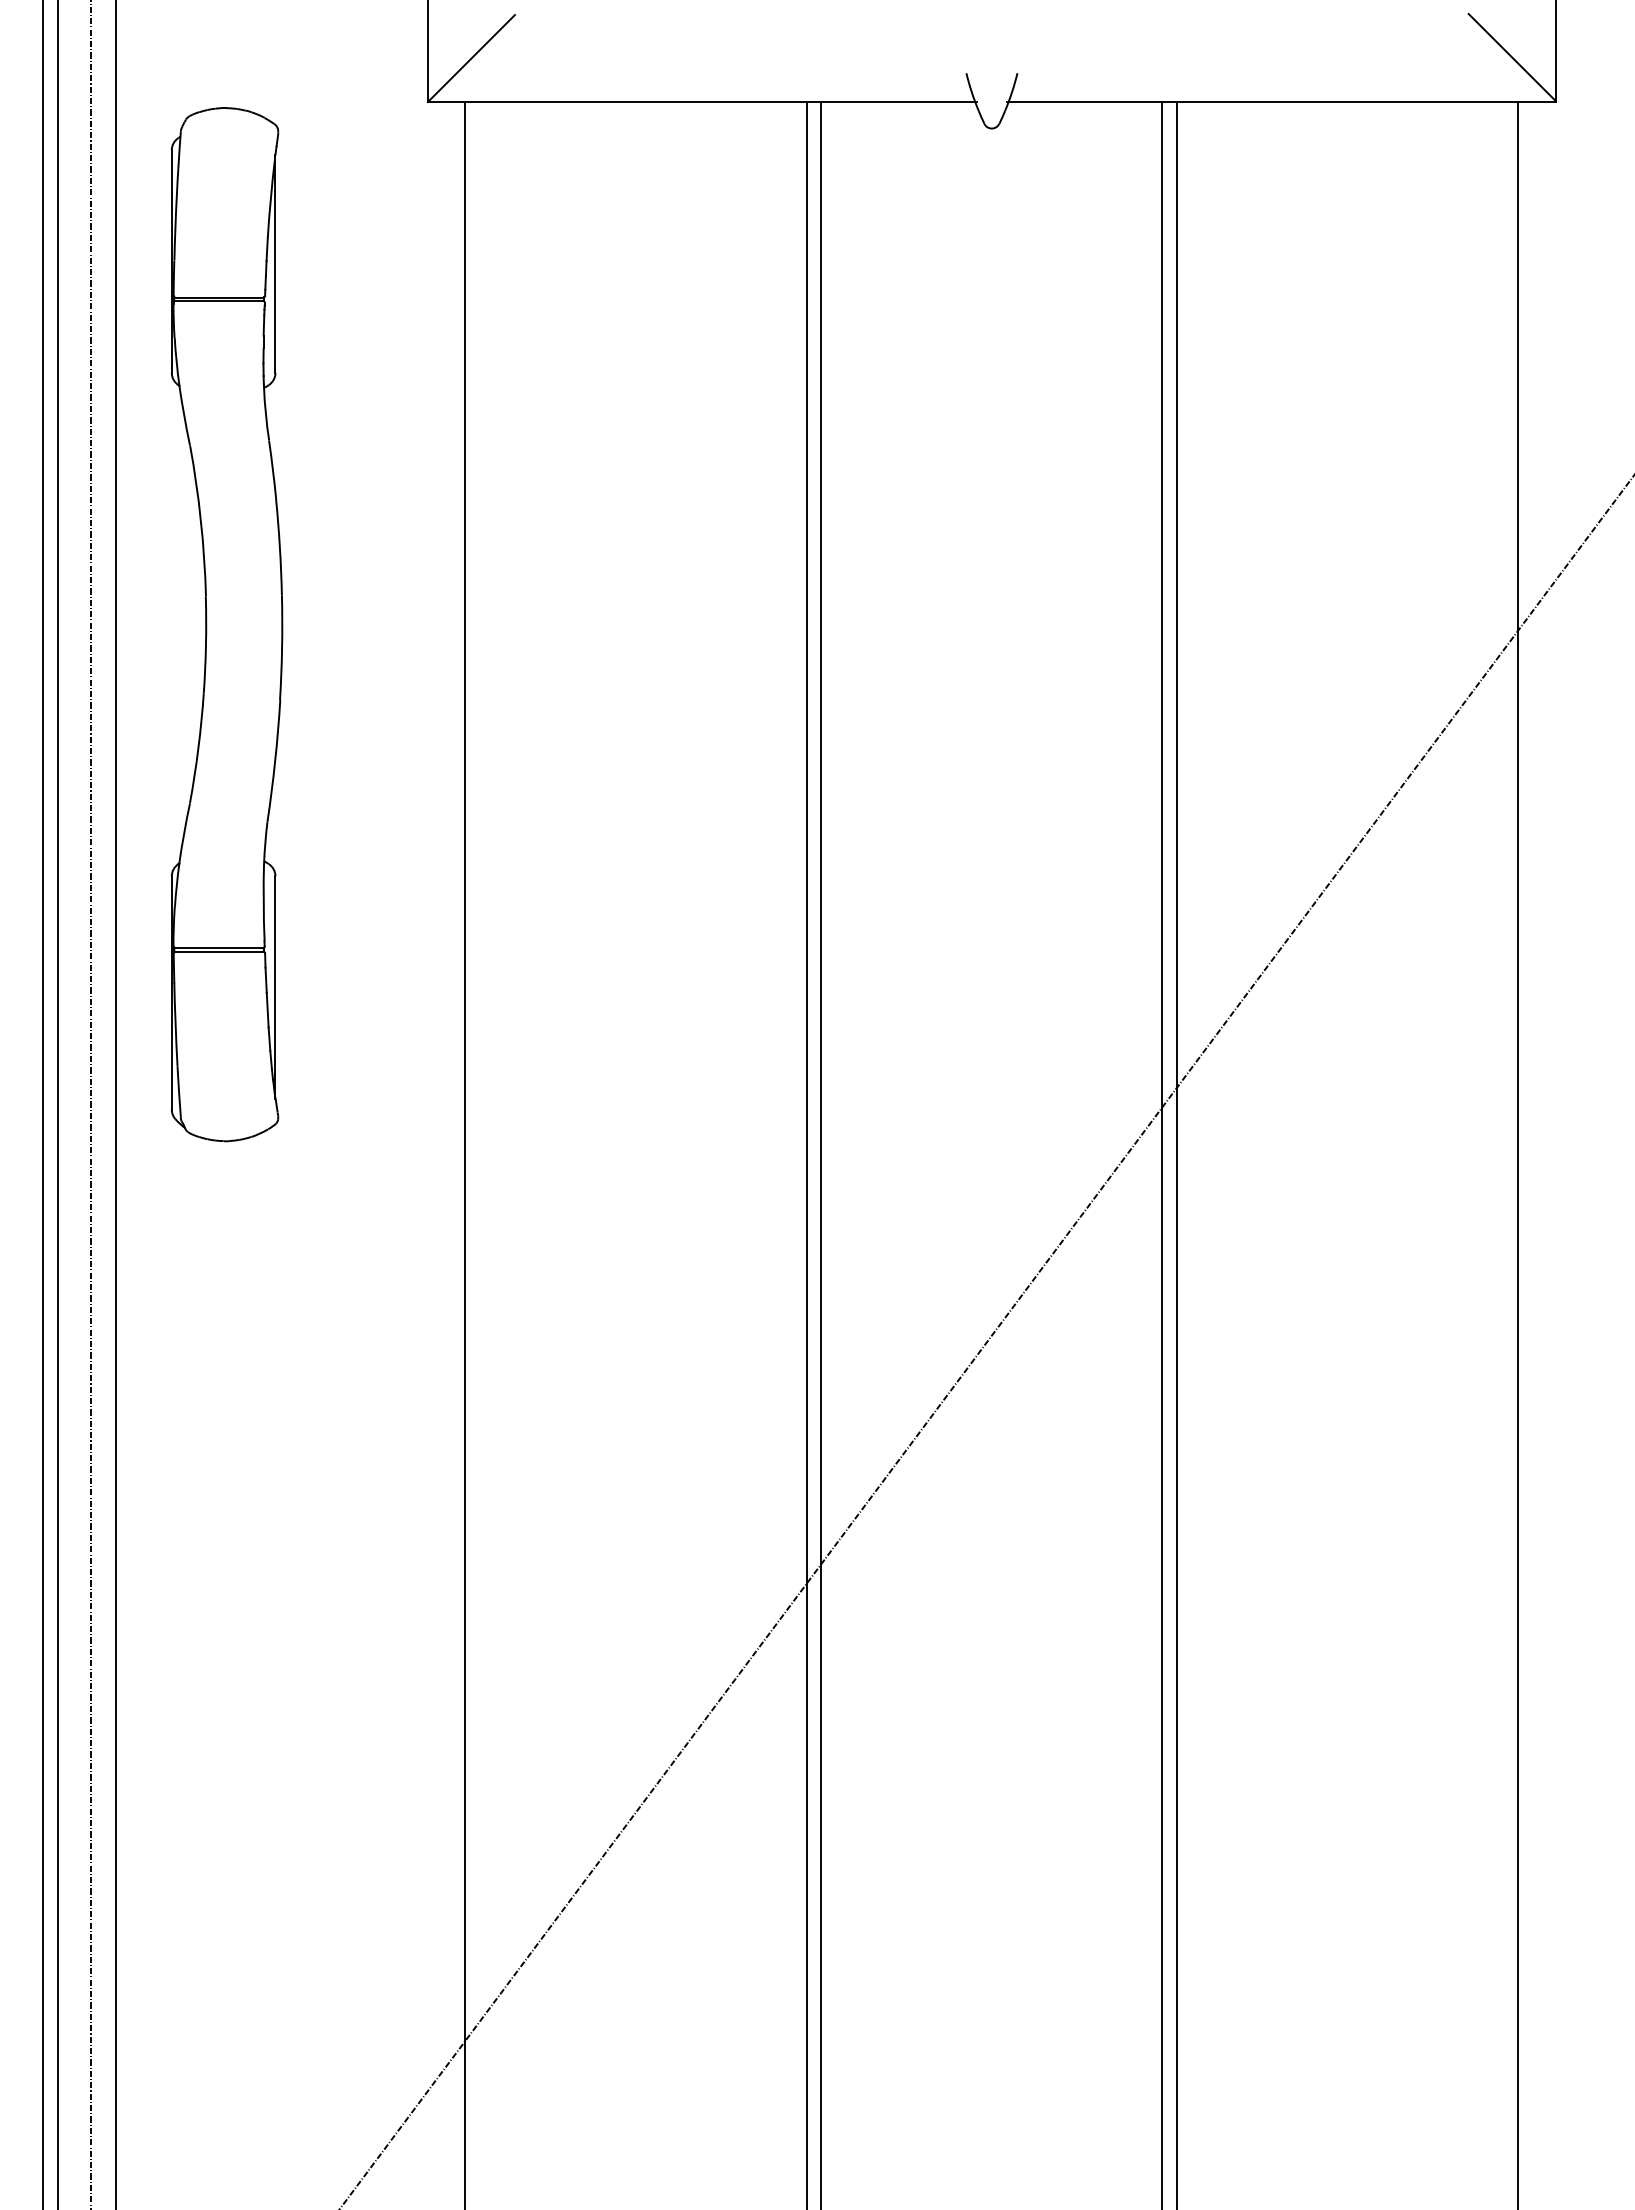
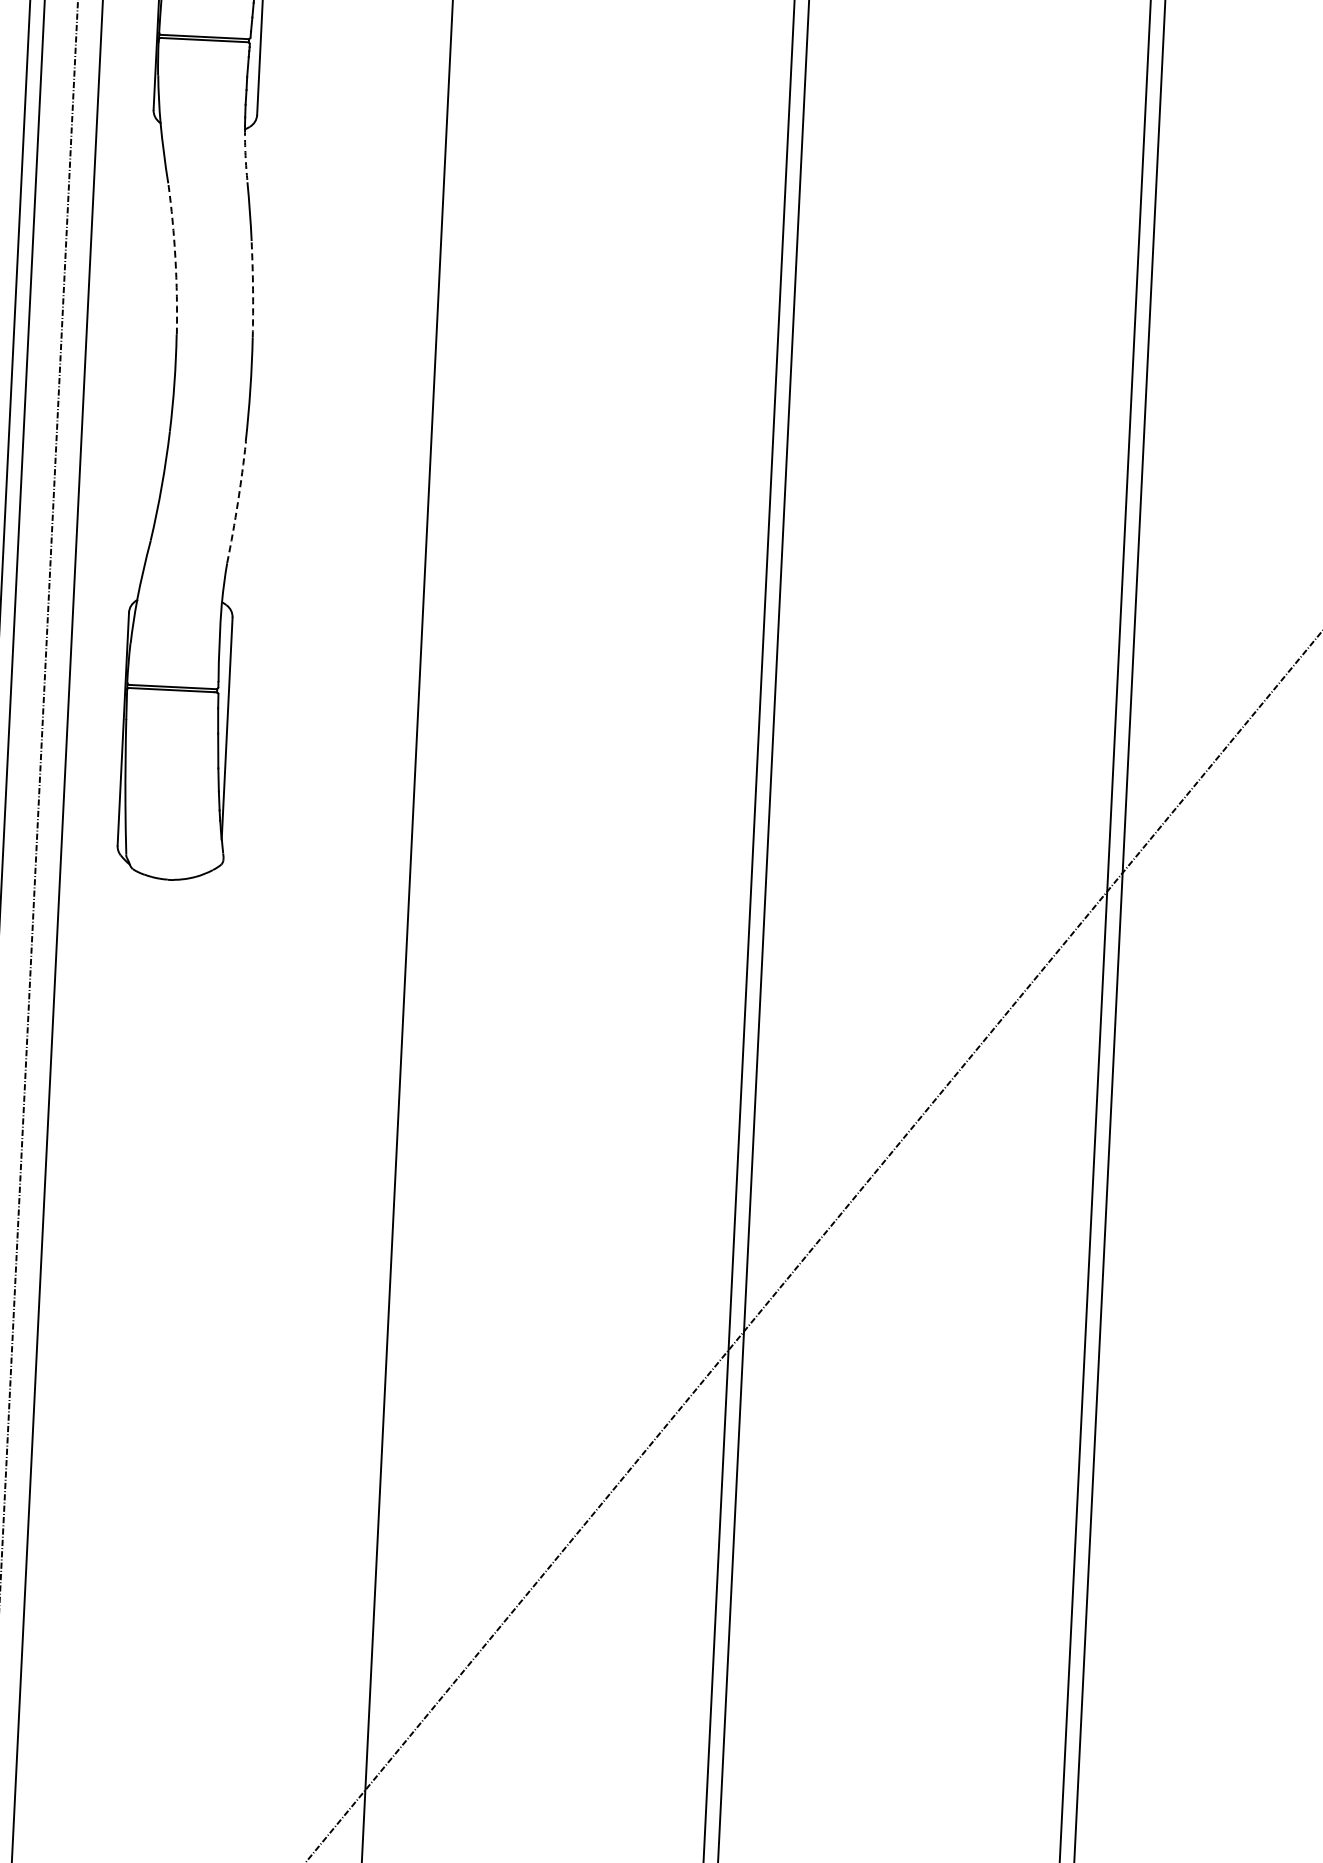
arc: (265, 414) -> (245, 155), solid -> dashed
arc: (200, 520) -> (175, 258), solid -> dashed
arc: (279, 547) -> (252, 289), solid -> dashed
arc: (275, 761) -> (238, 503), solid -> dashed

